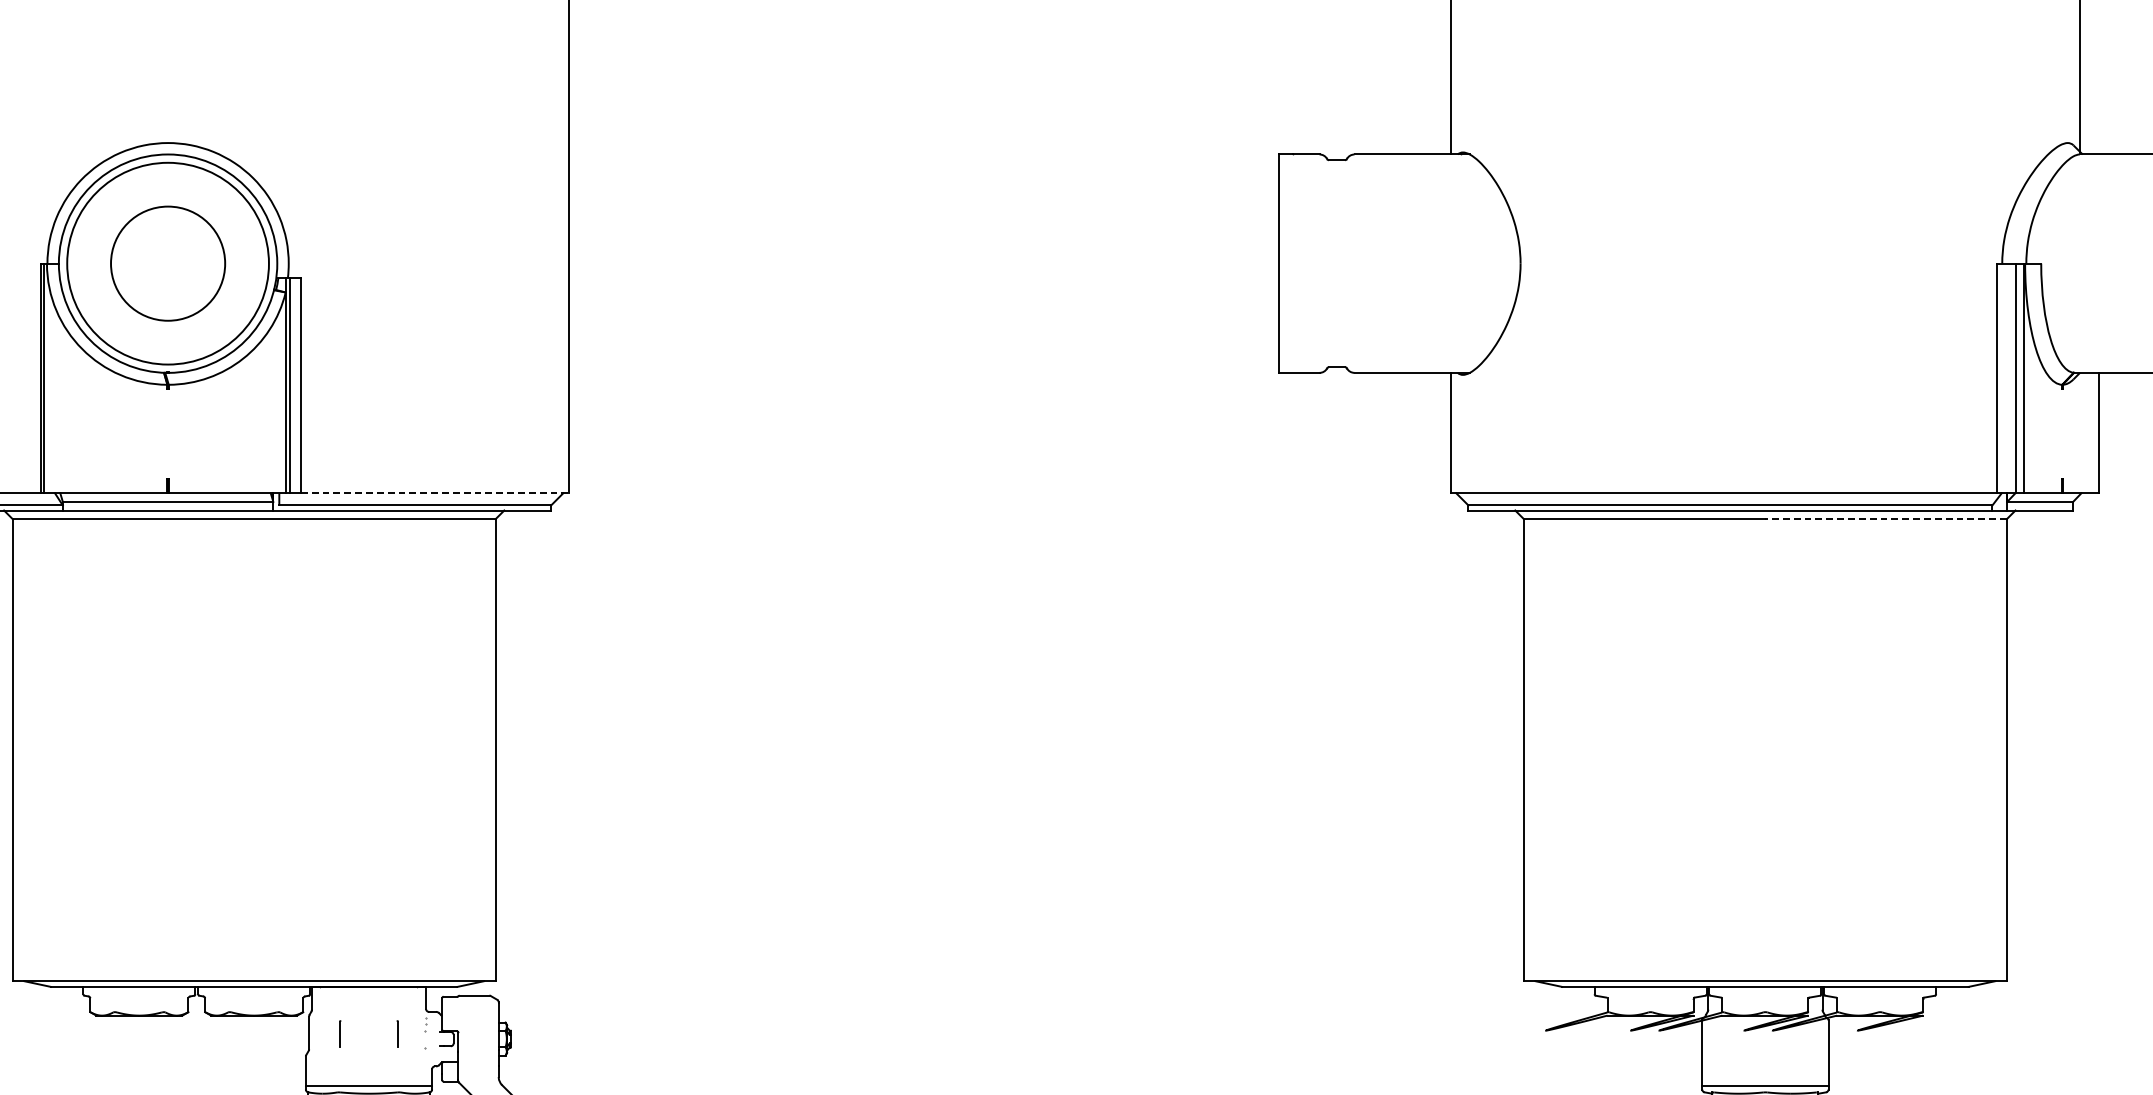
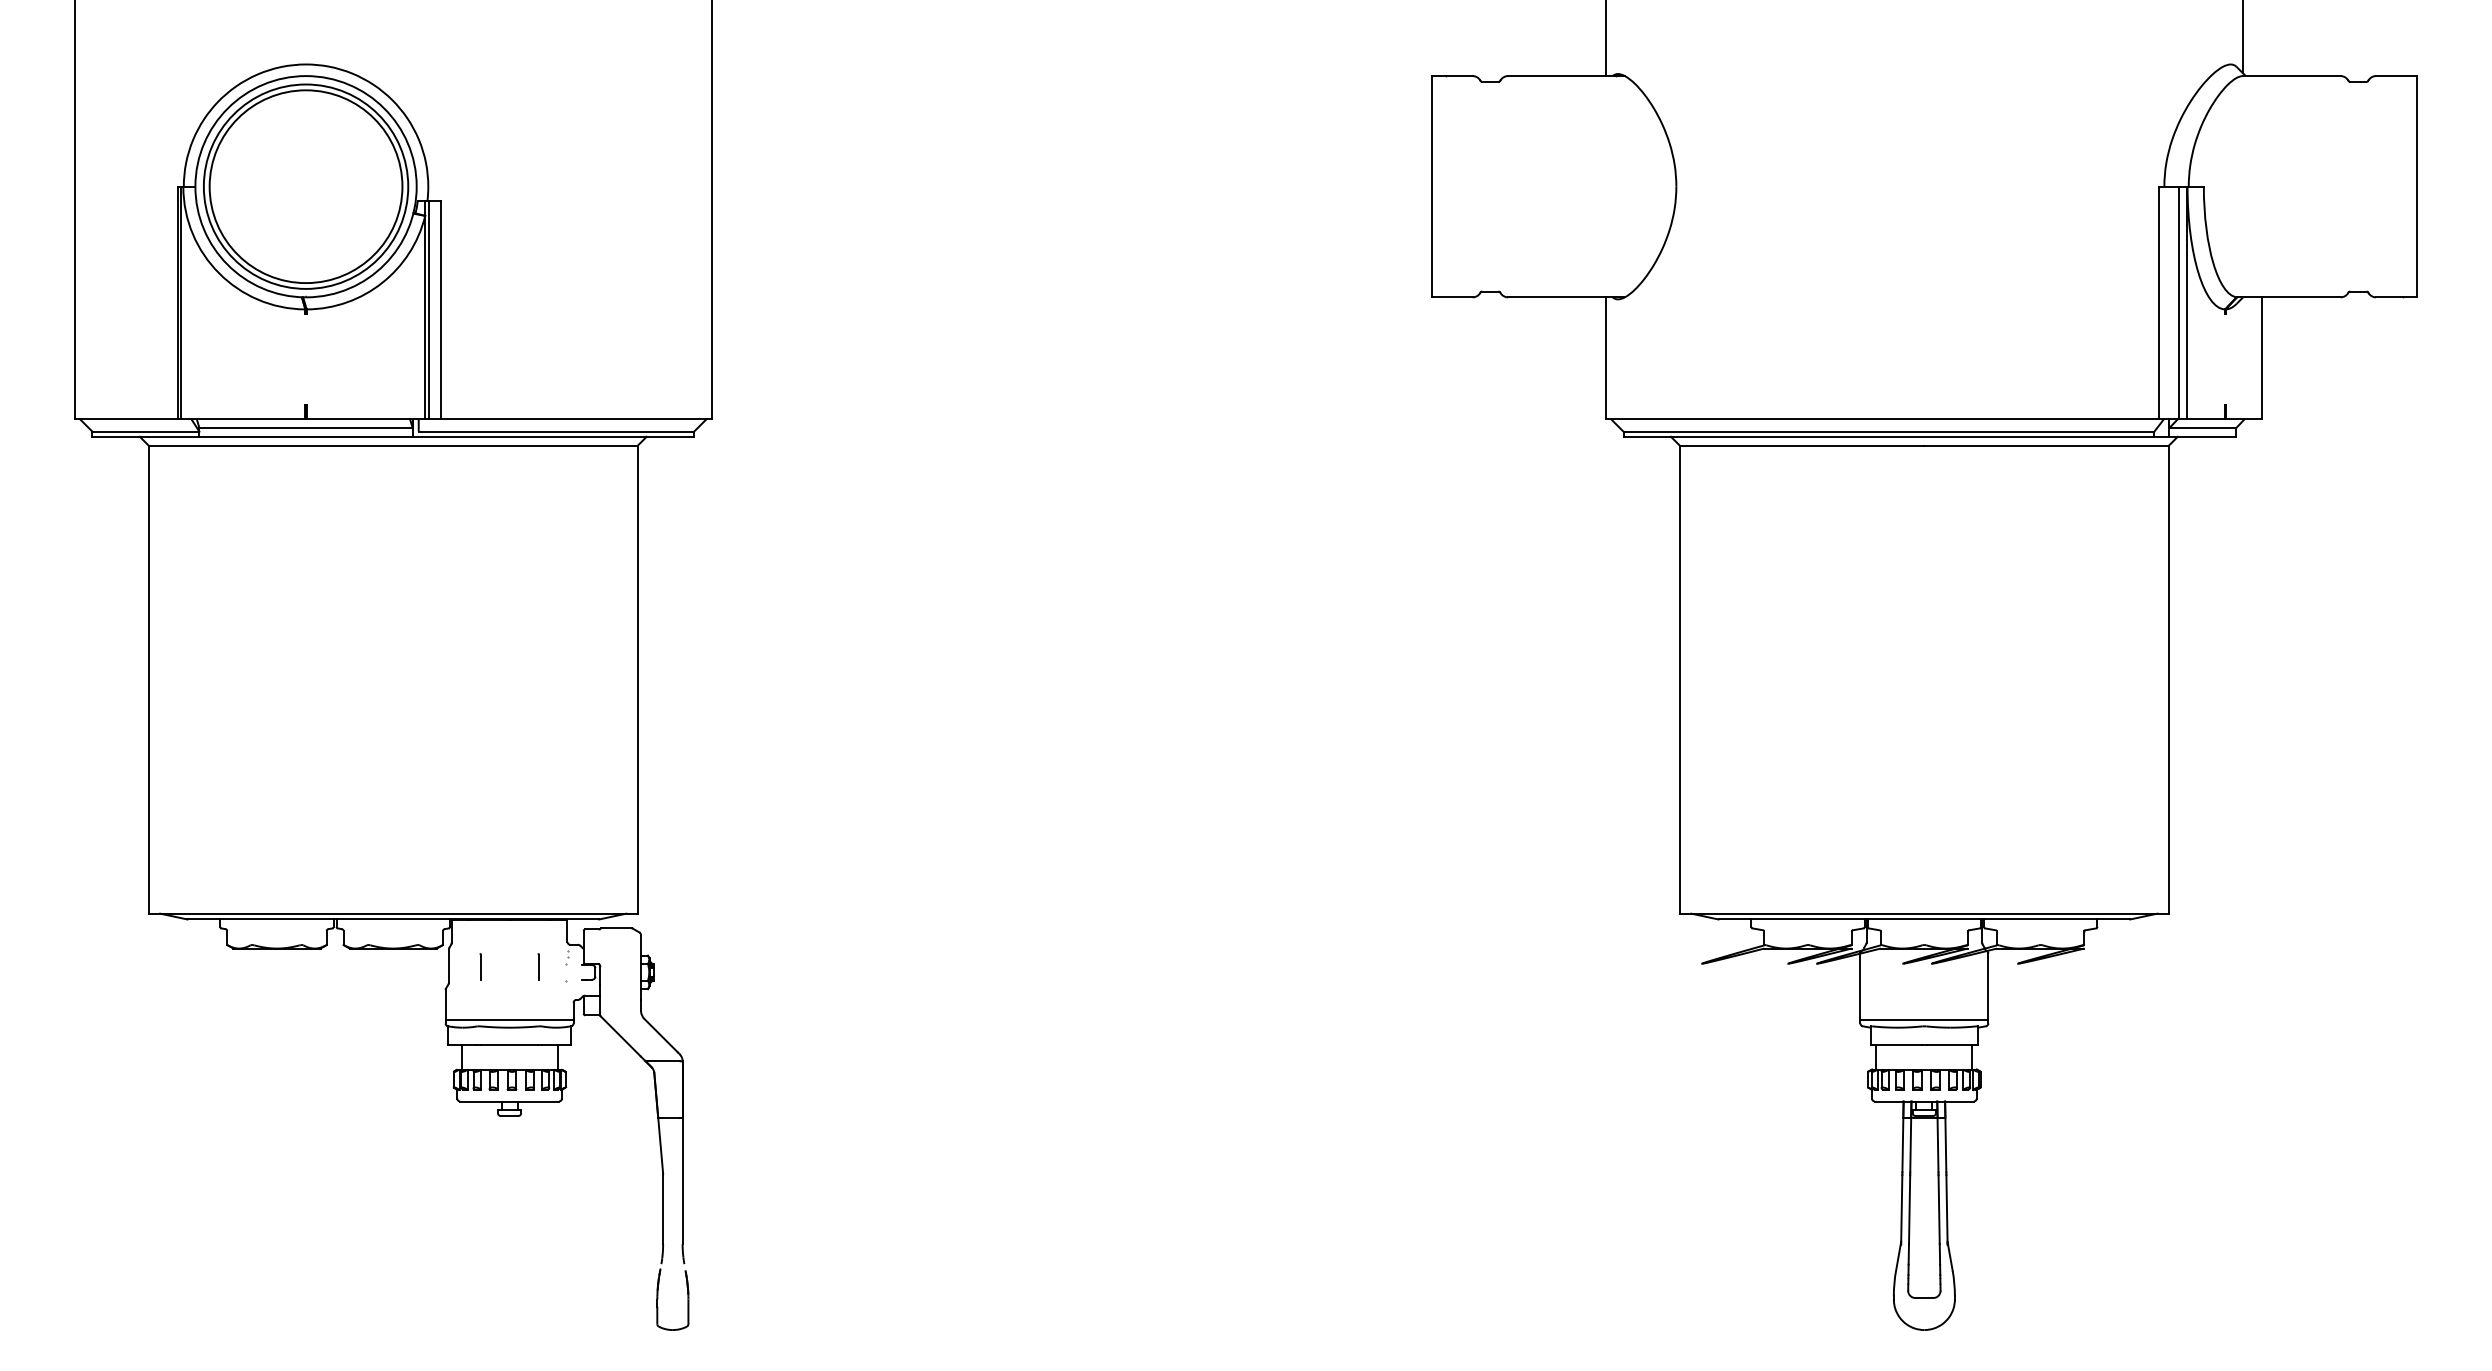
circle: (167, 263) -> (305, 186), size x1.67
line: (435, 493) -> (576, 419), dashed -> solid
line: (1885, 519) -> (2046, 445), dashed -> solid

